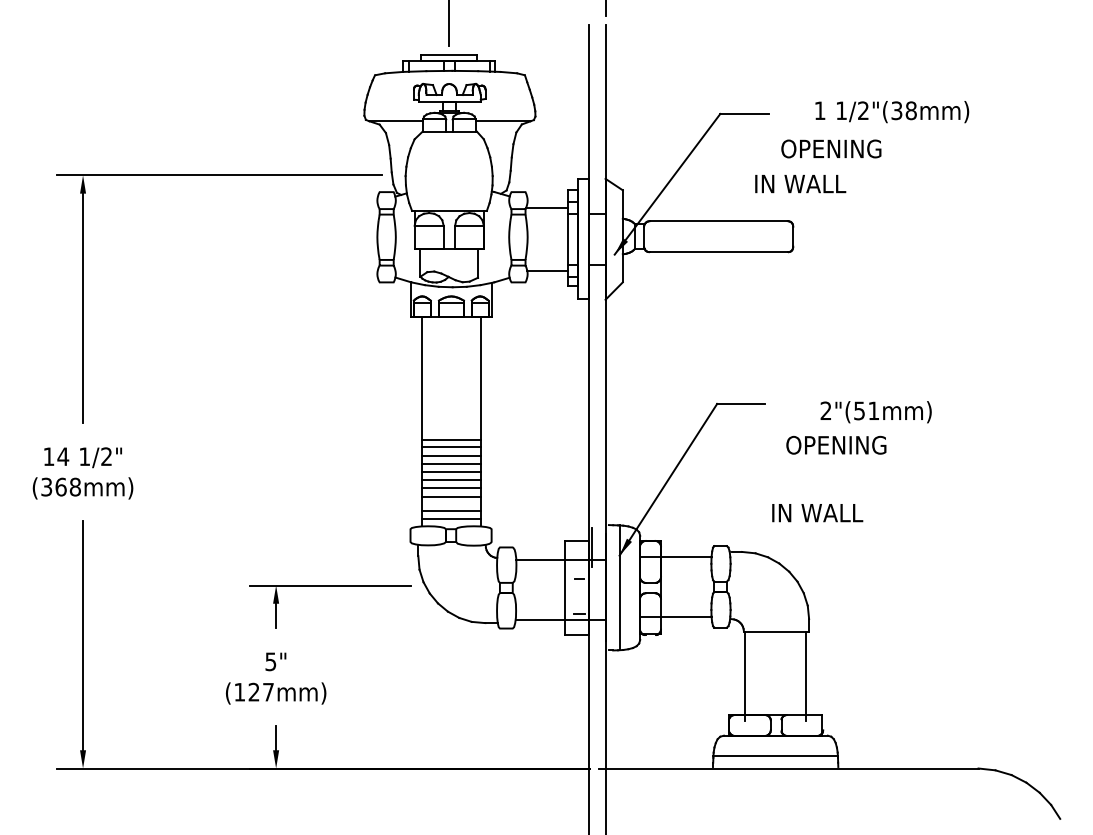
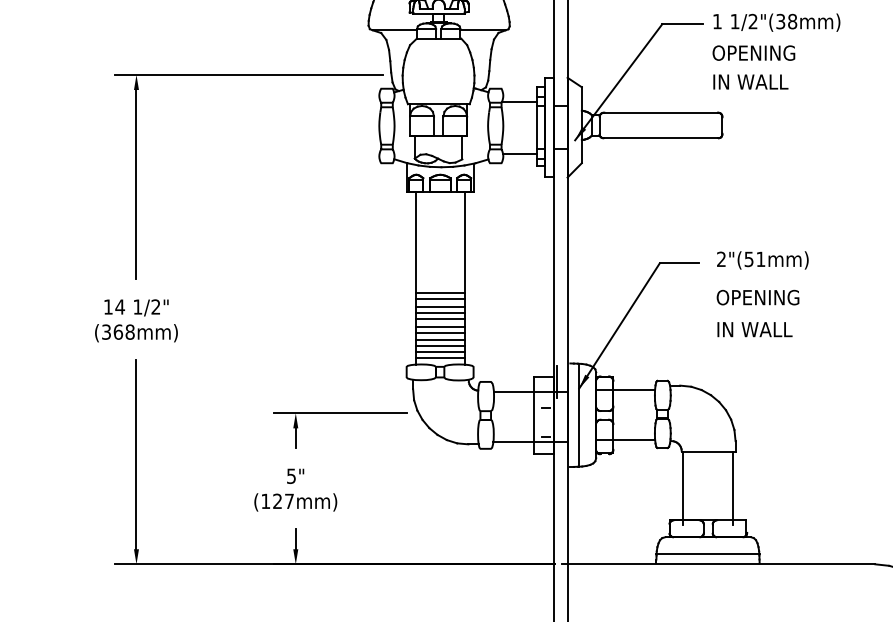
text: (892, 112) -> (777, 23), moved
text: (800, 184) -> (750, 82), moved
text: (875, 412) -> (762, 260), moved
line: (450, 504) -> (439, 346), added
text: (817, 513) -> (754, 329), moved

